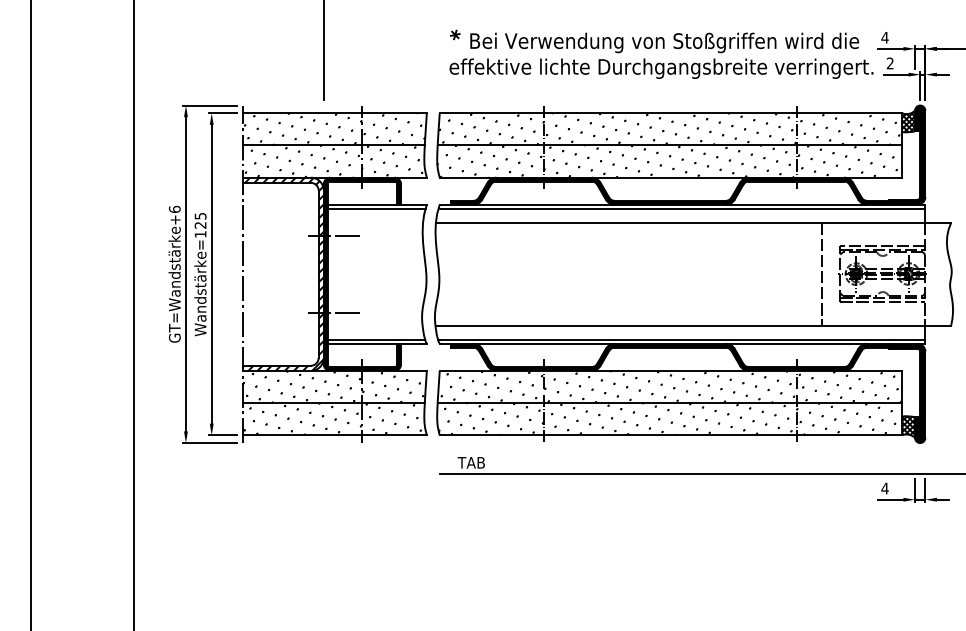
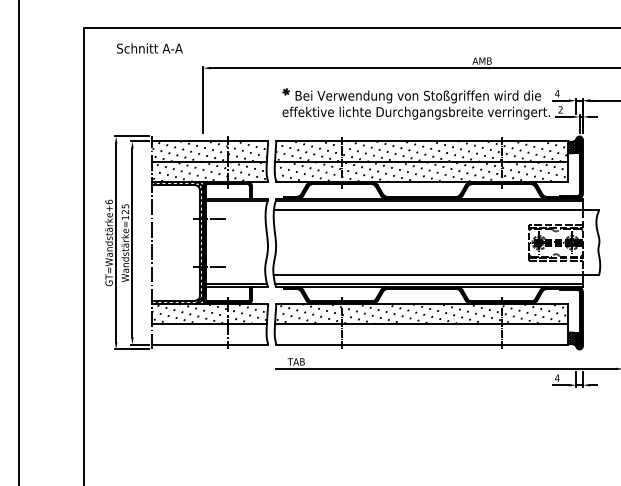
line: (821, 273) -> (517, 242), removed
hatch: (332, 419) -> (208, 334), removed
hatch: (666, 419) -> (419, 334), removed

